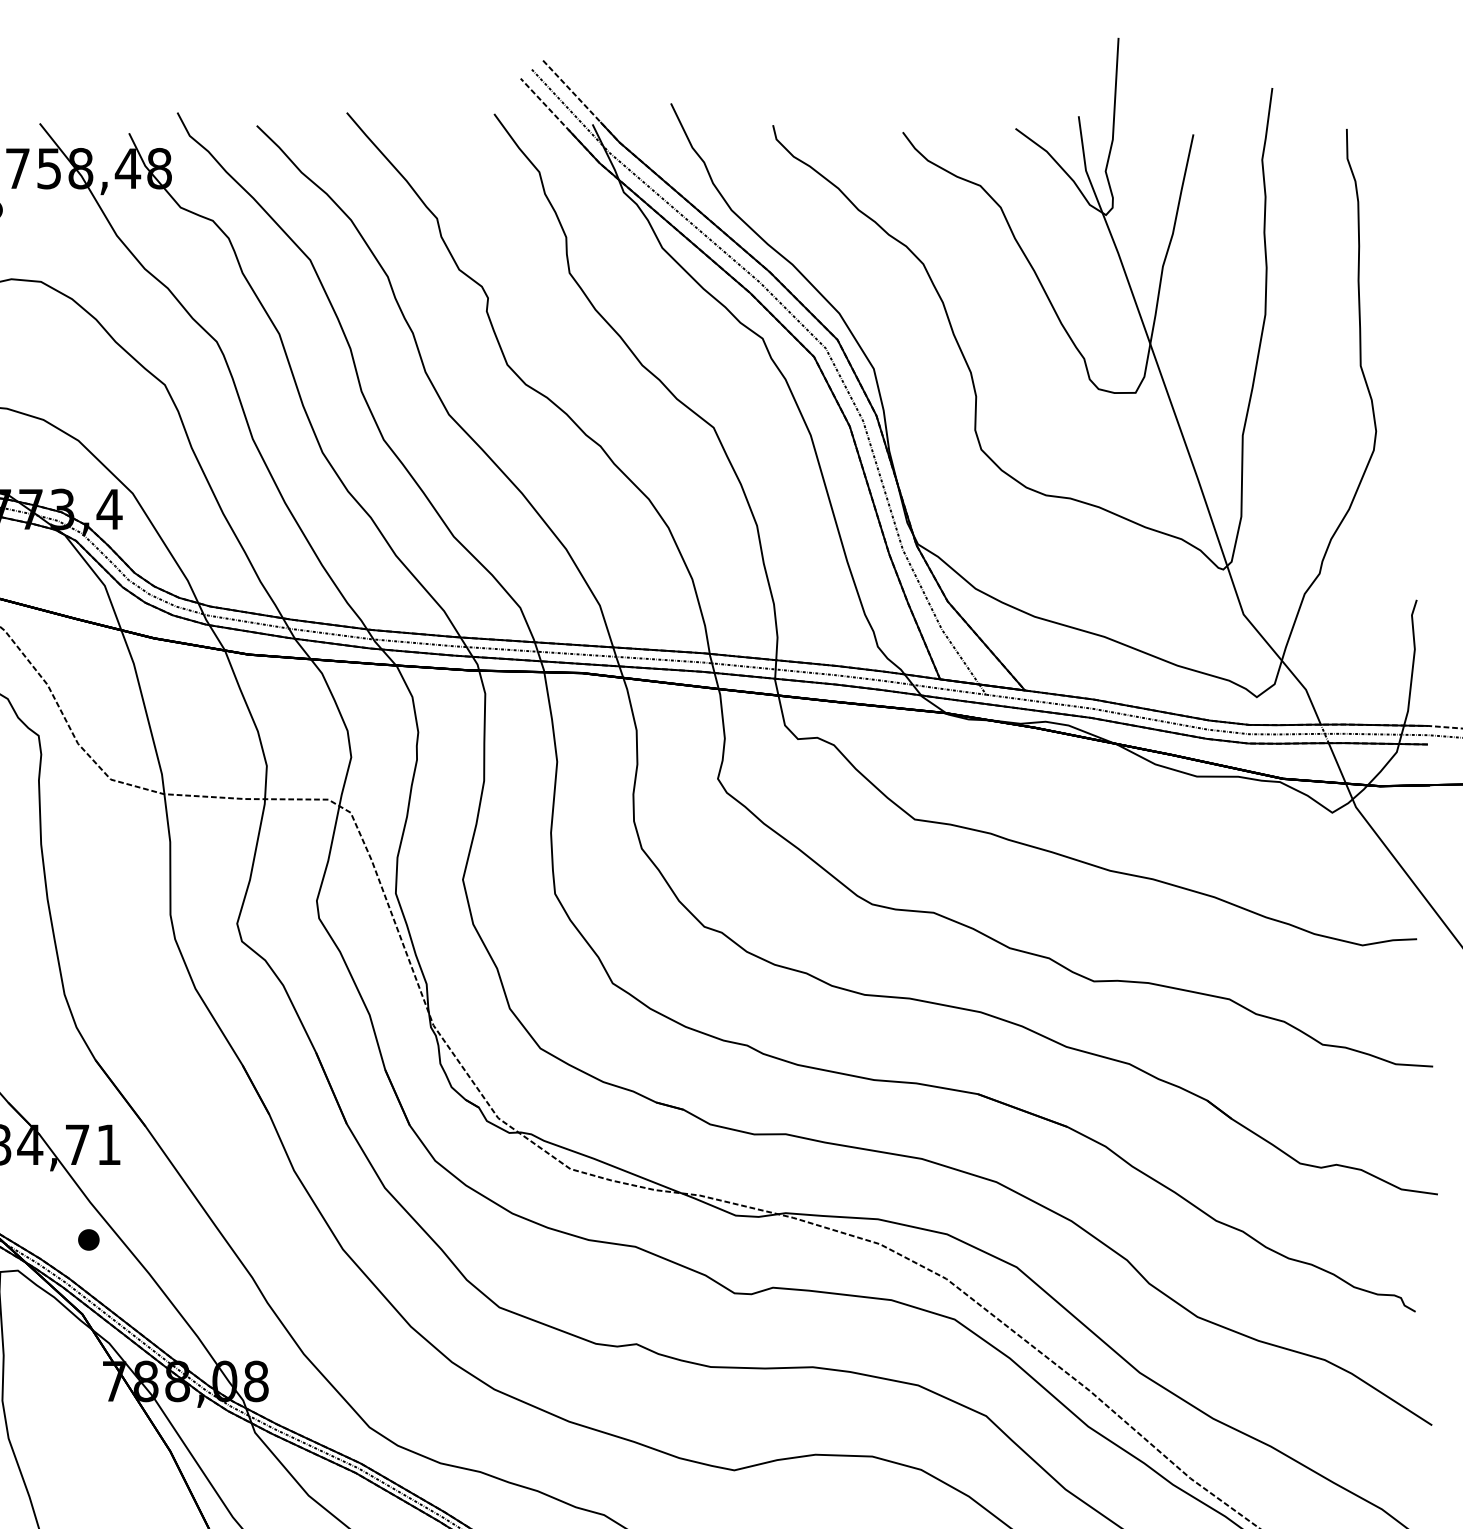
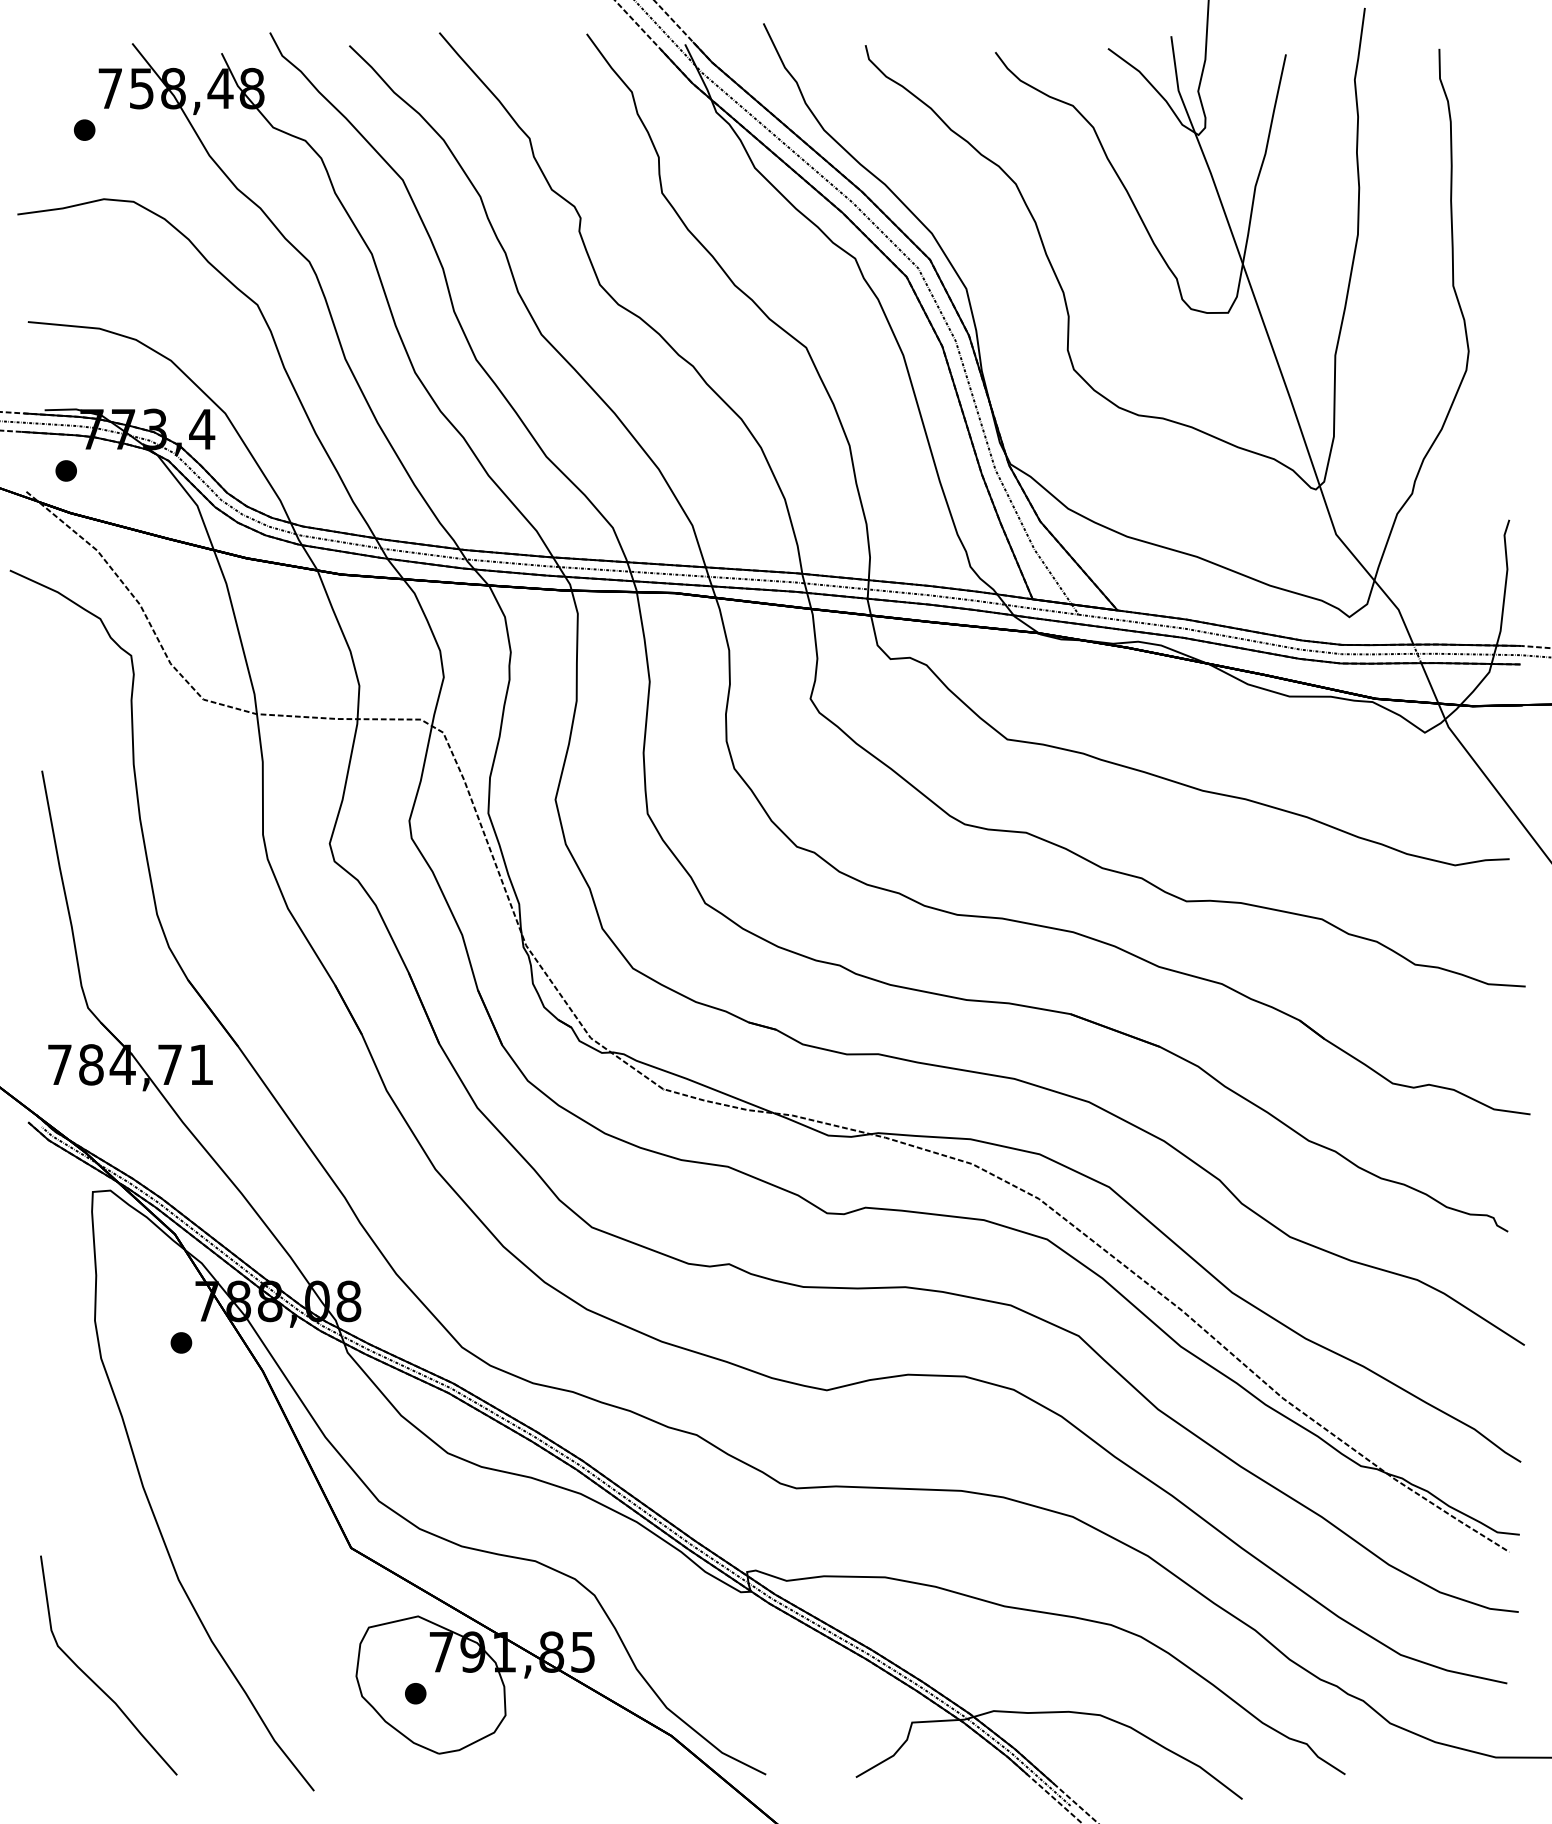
part: (88, 1239) -> (181, 1342), moved

